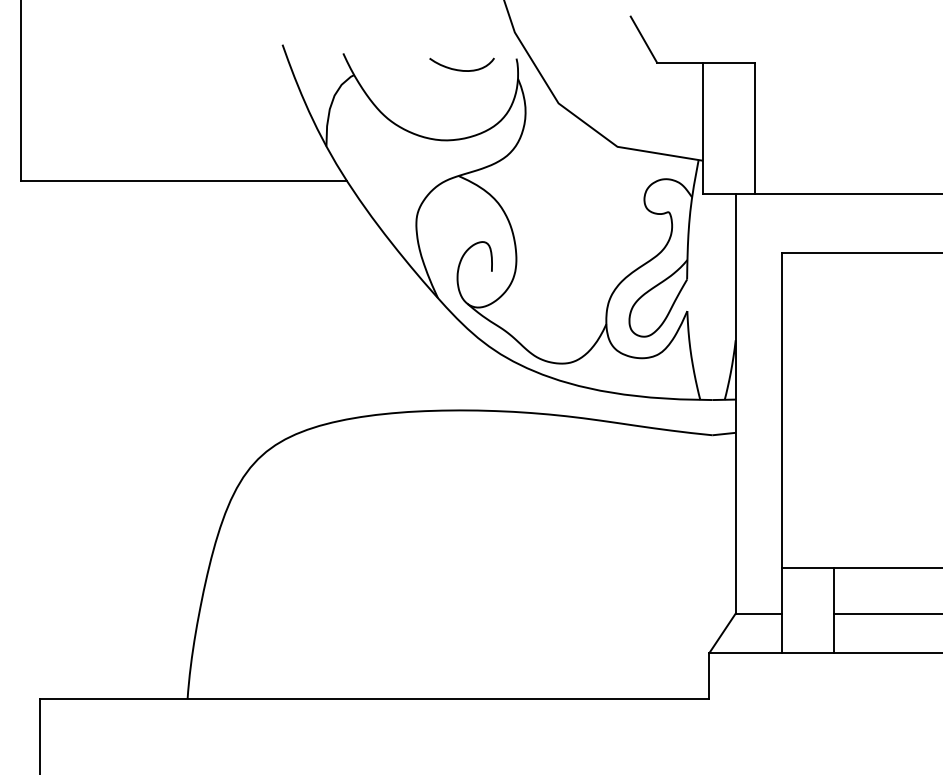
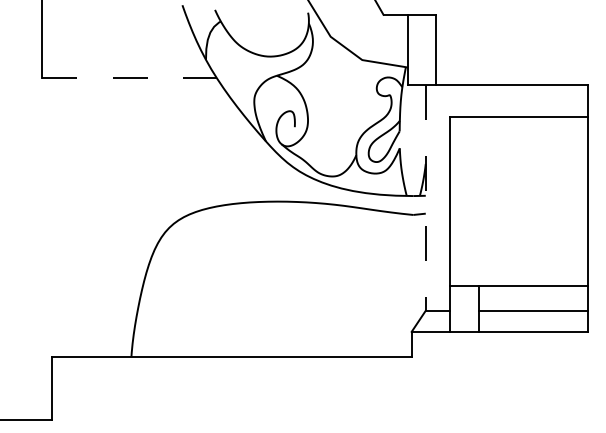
curve: (461, 69) -> (278, 18), removed
line: (185, 181) -> (130, 78), solid -> dashed
line: (735, 404) -> (425, 198), solid -> dashed

